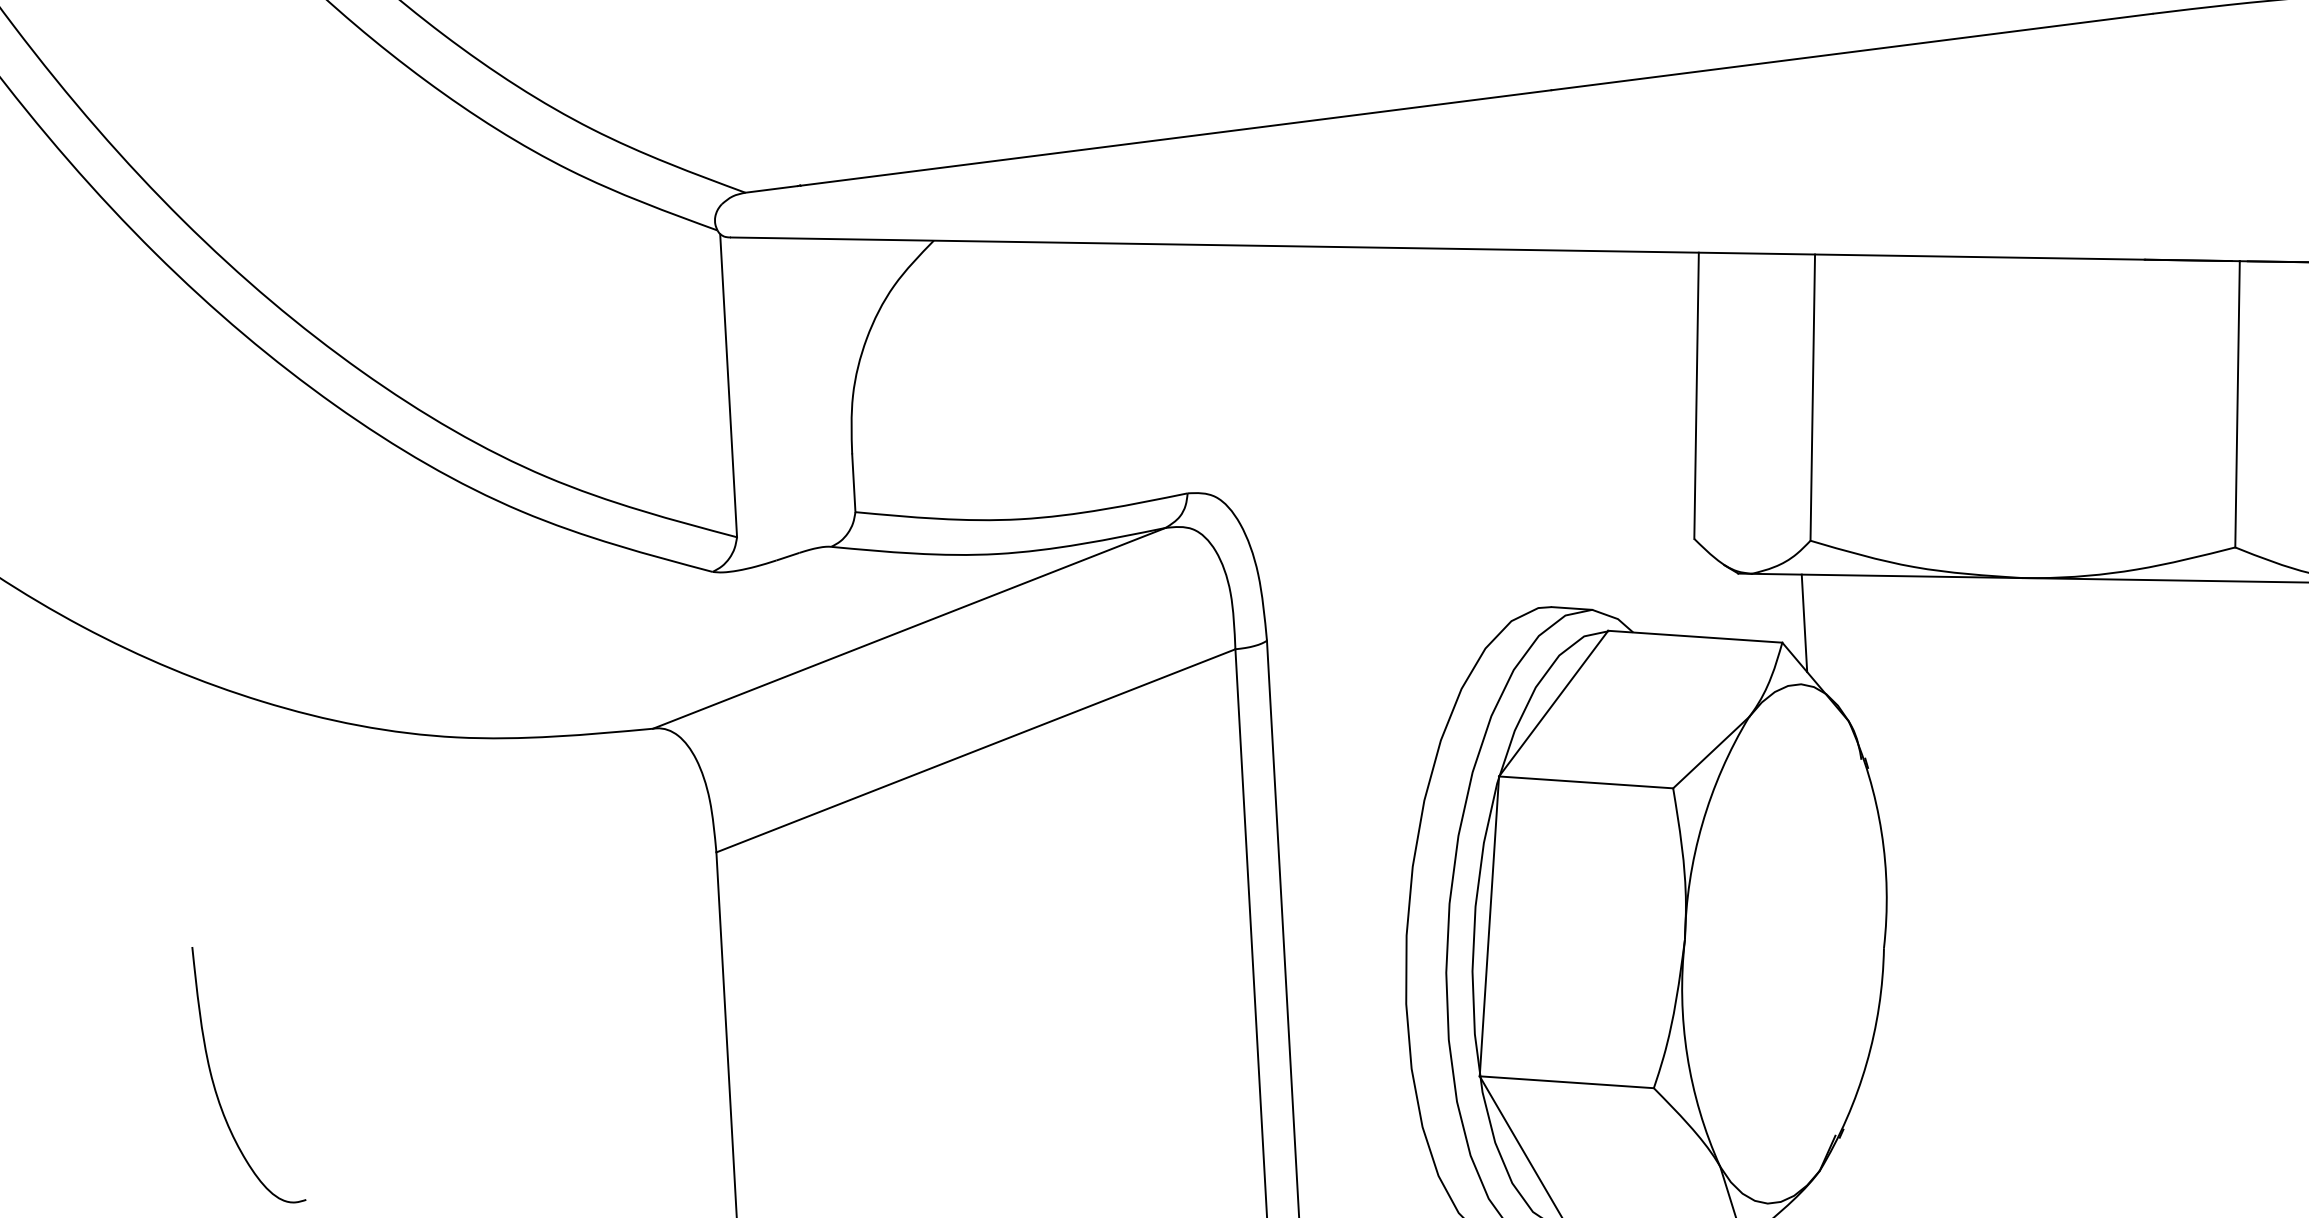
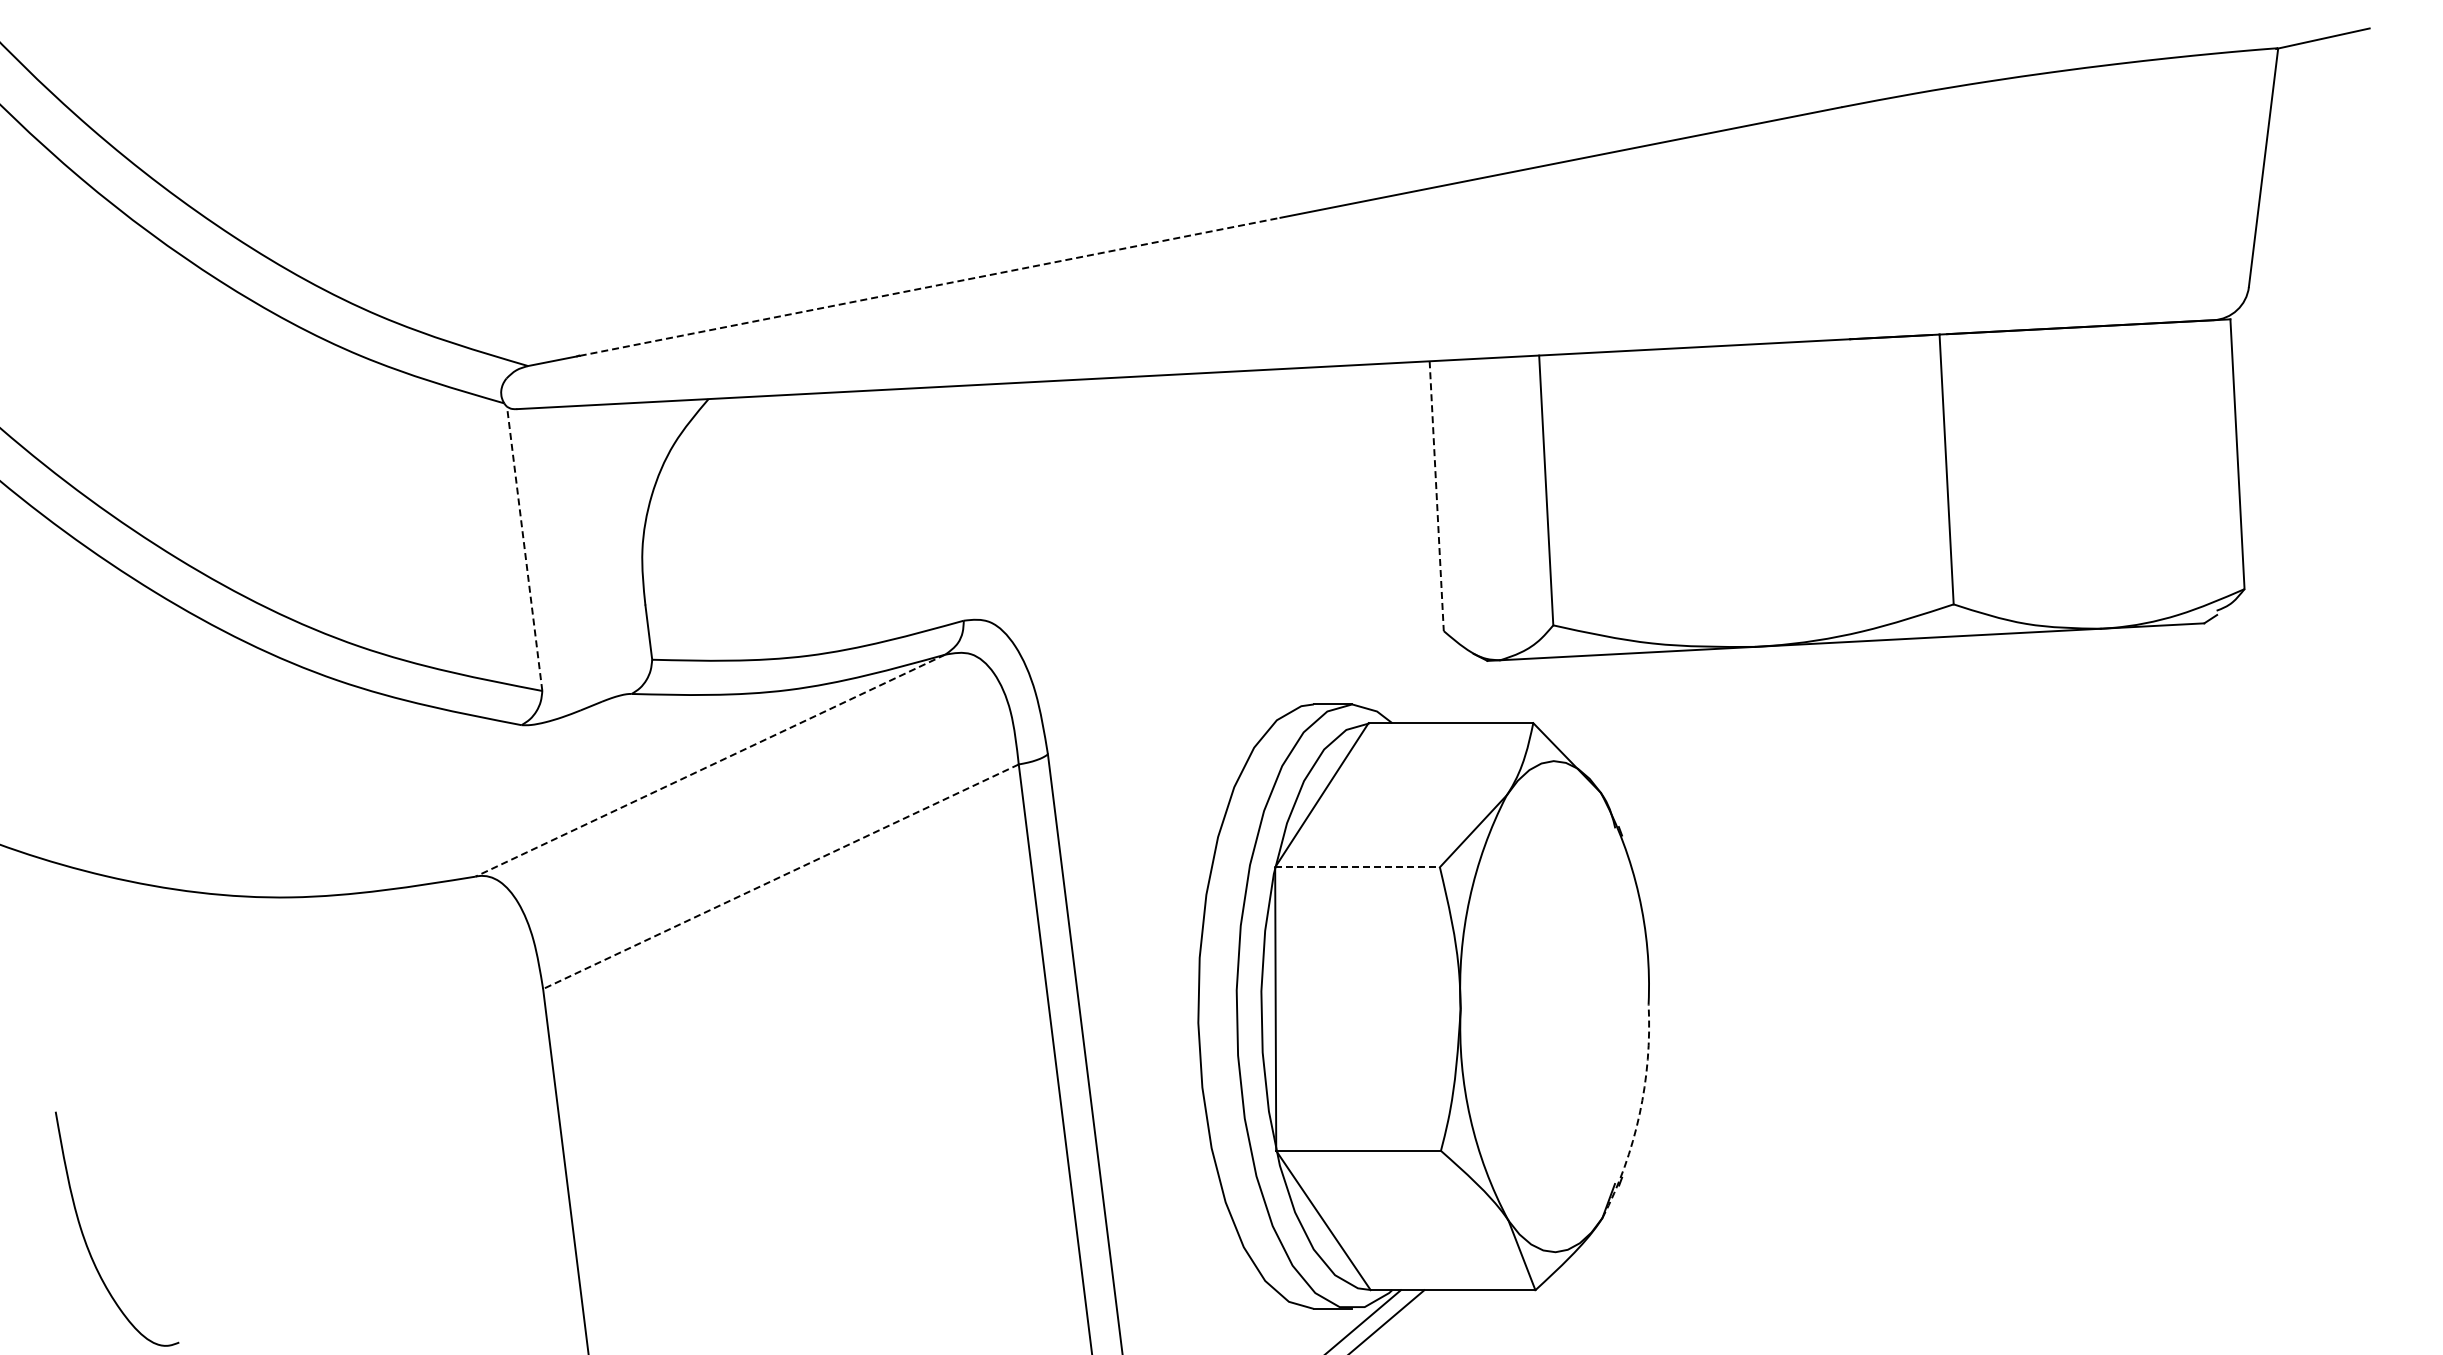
line: (1176, 137) -> (930, 286), solid -> dashed
line: (728, 385) -> (524, 548), solid -> dashed
line: (1696, 396) -> (1436, 496), solid -> dashed
line: (1804, 623) -> (1552, 703), removed
line: (909, 628) -> (710, 765), solid -> dashed
line: (975, 750) -> (780, 876), solid -> dashed
line: (1587, 782) -> (1358, 867), solid -> dashed
arc: (1866, 1064) -> (1639, 1114), solid -> dashed

